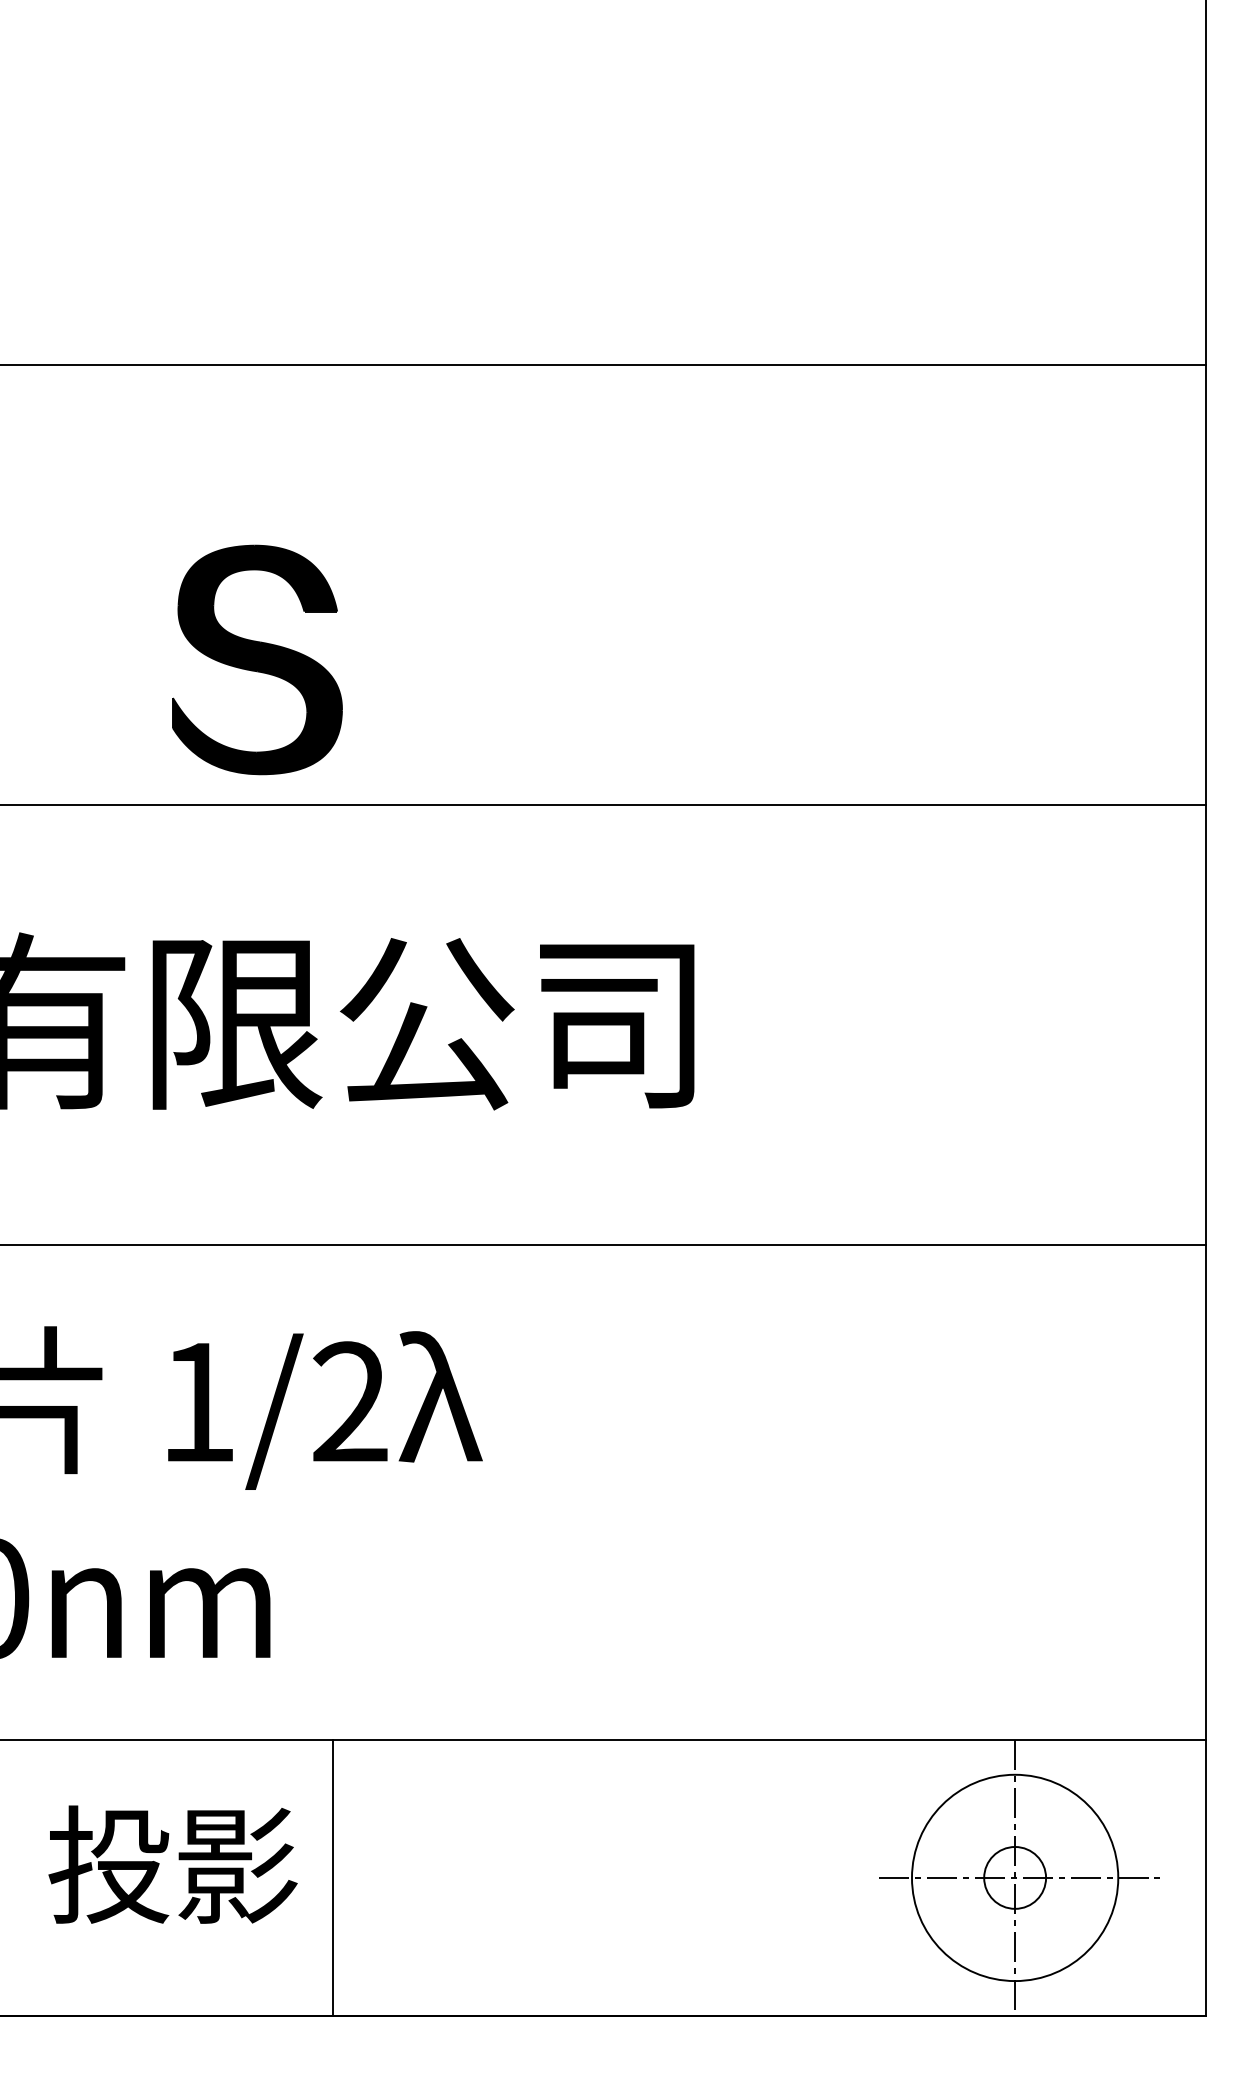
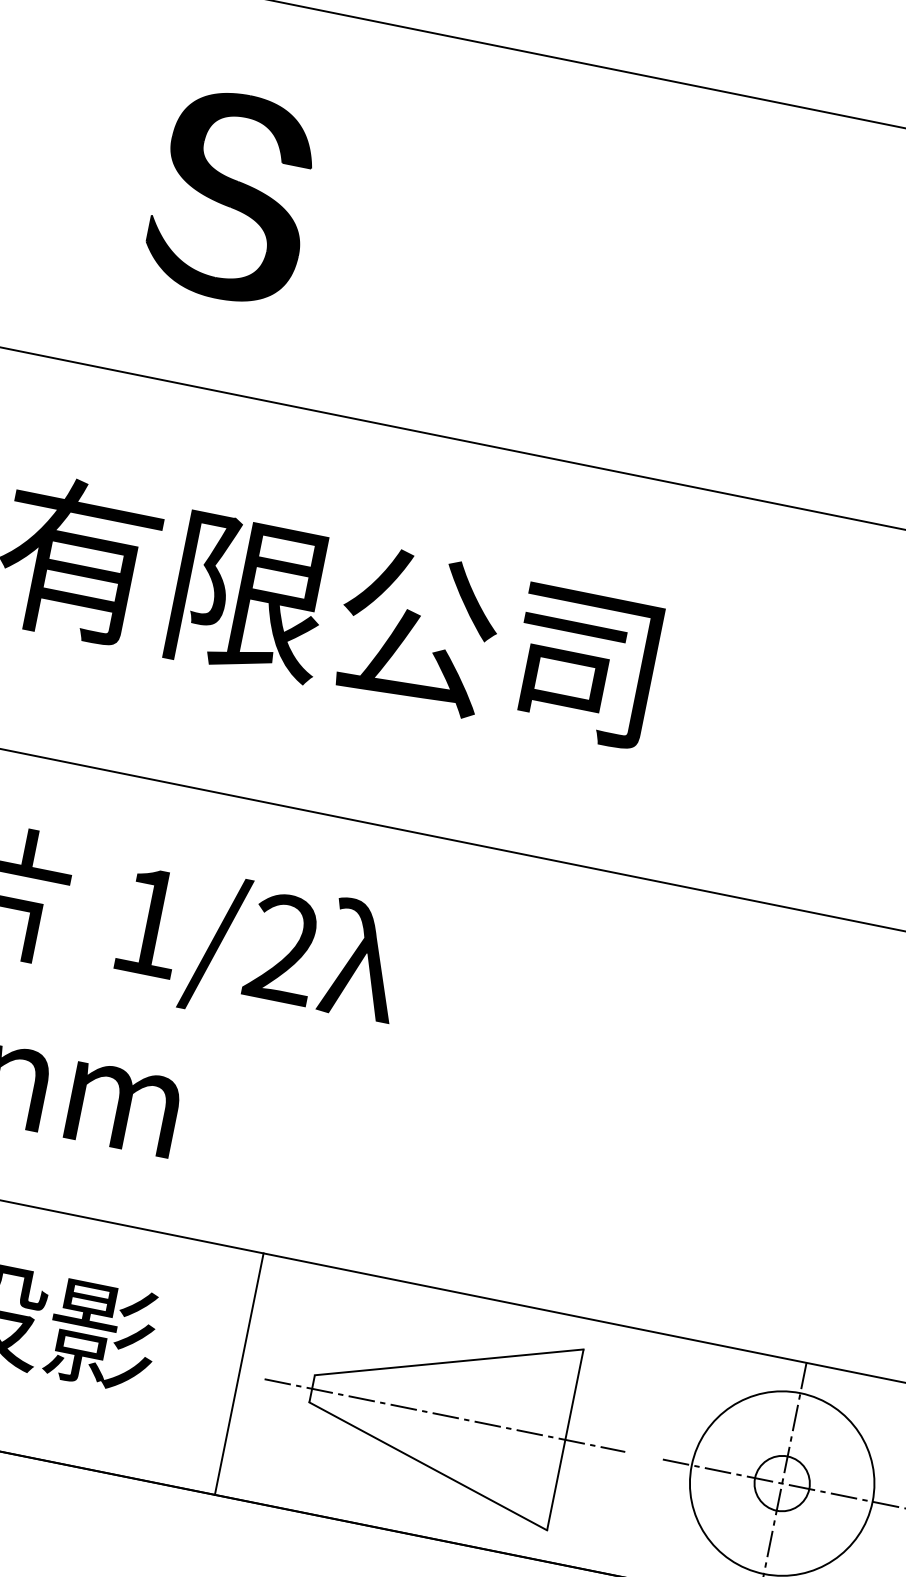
part: (257, 659) -> (232, 196), moved
line: (332, 1877) -> (239, 1373), moved
part: (630, 1877) -> (445, 1415), added

